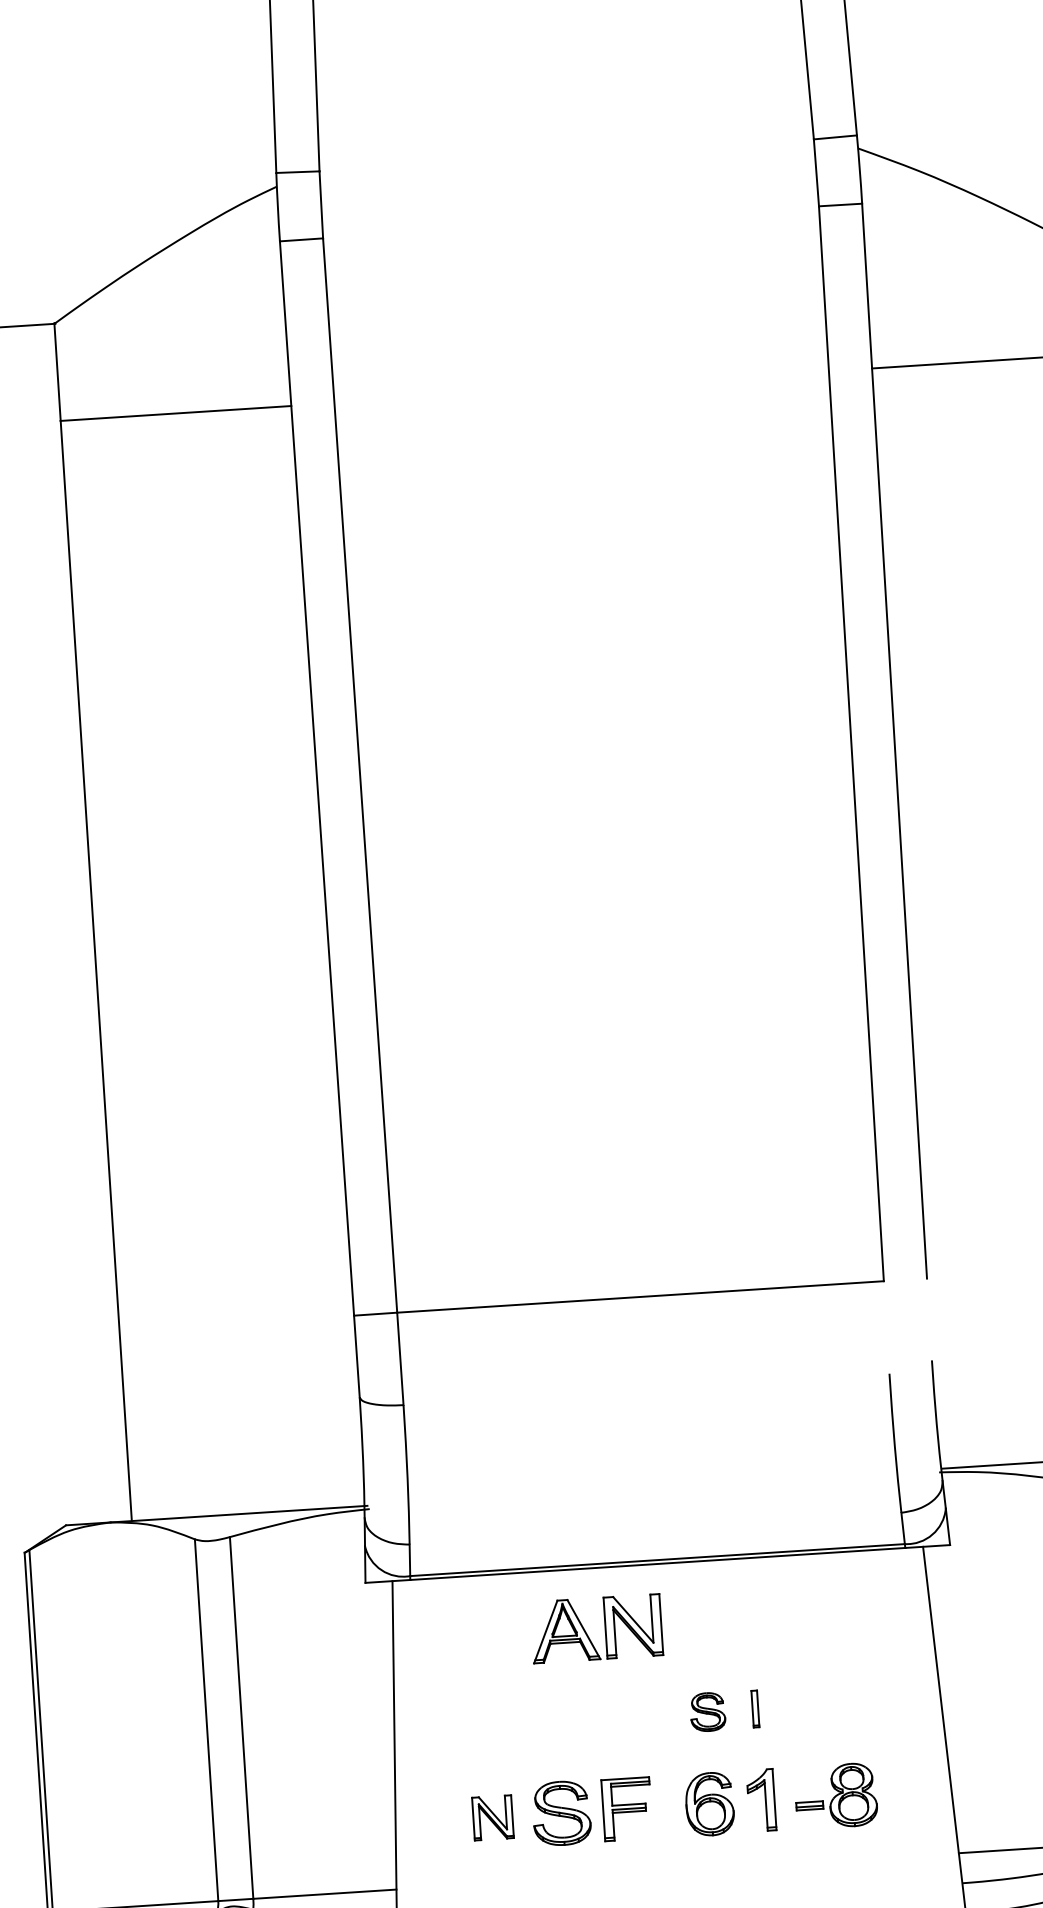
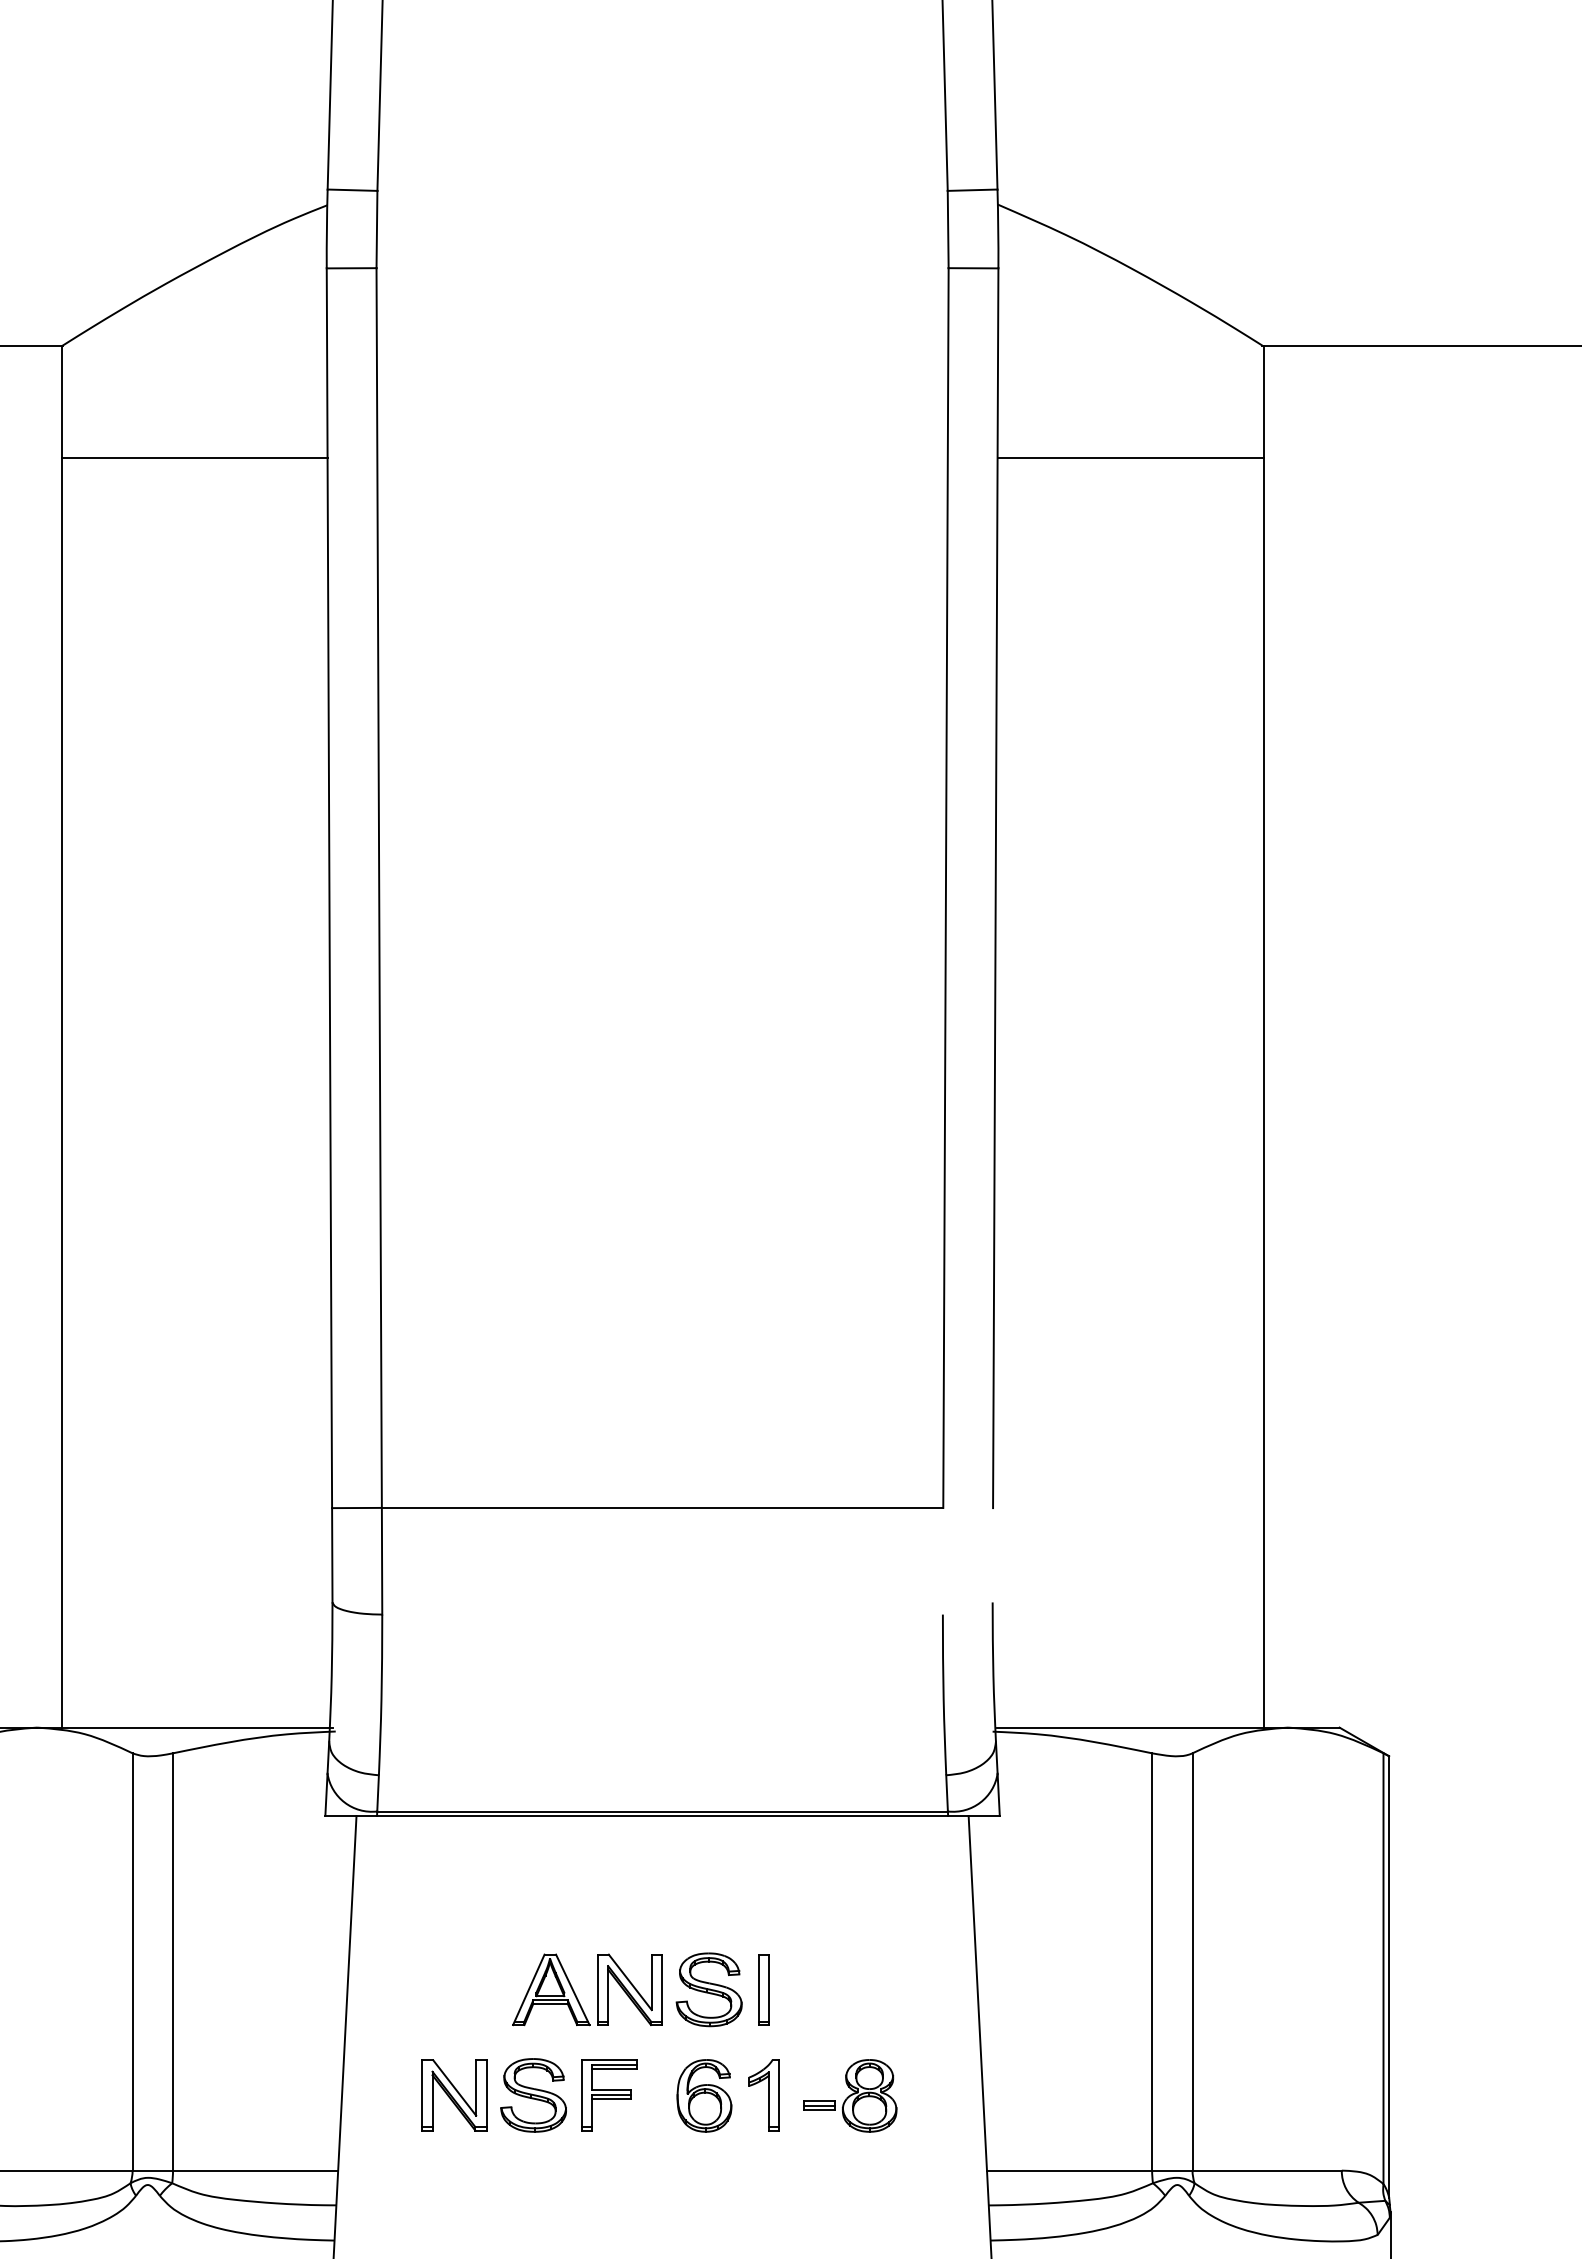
part: (605, 1627) -> (597, 1989), moved
part: (754, 1708) -> (763, 1989), size x1.67
part: (707, 1711) -> (708, 1989), size x1.67
part: (493, 1817) -> (454, 2095), size x1.43

